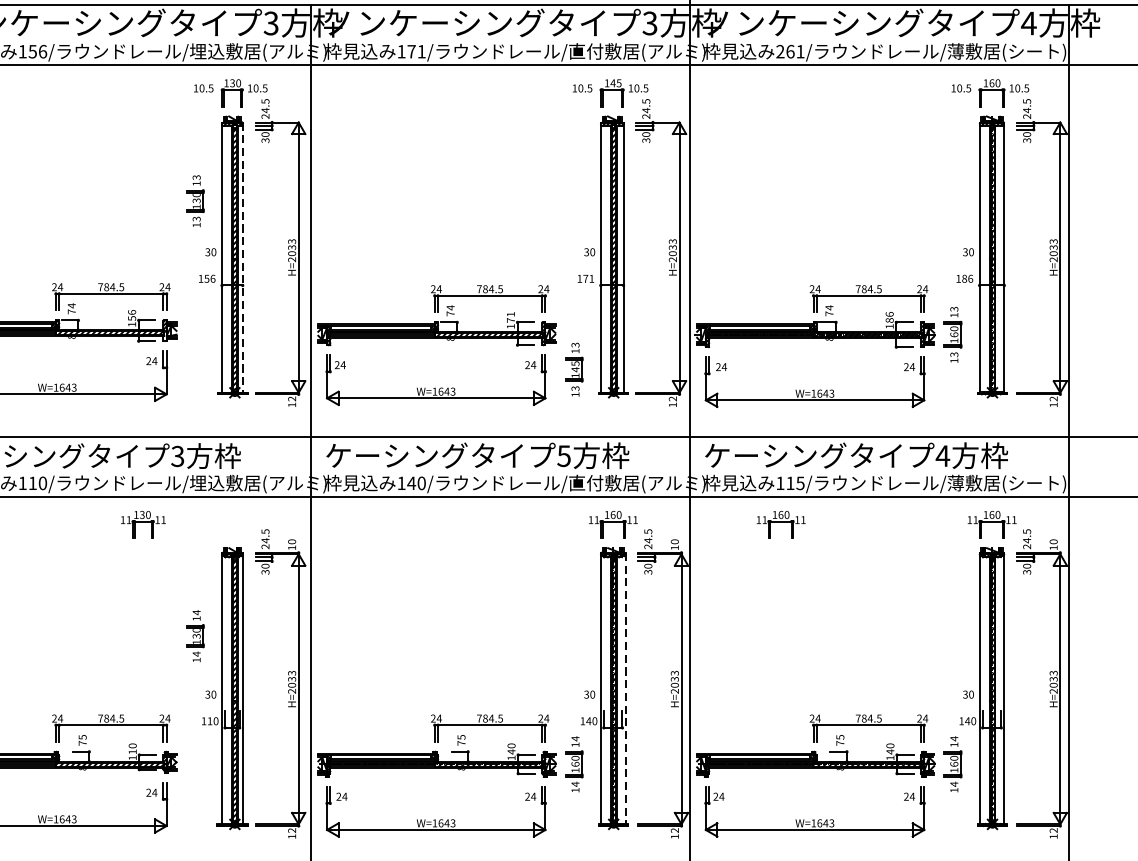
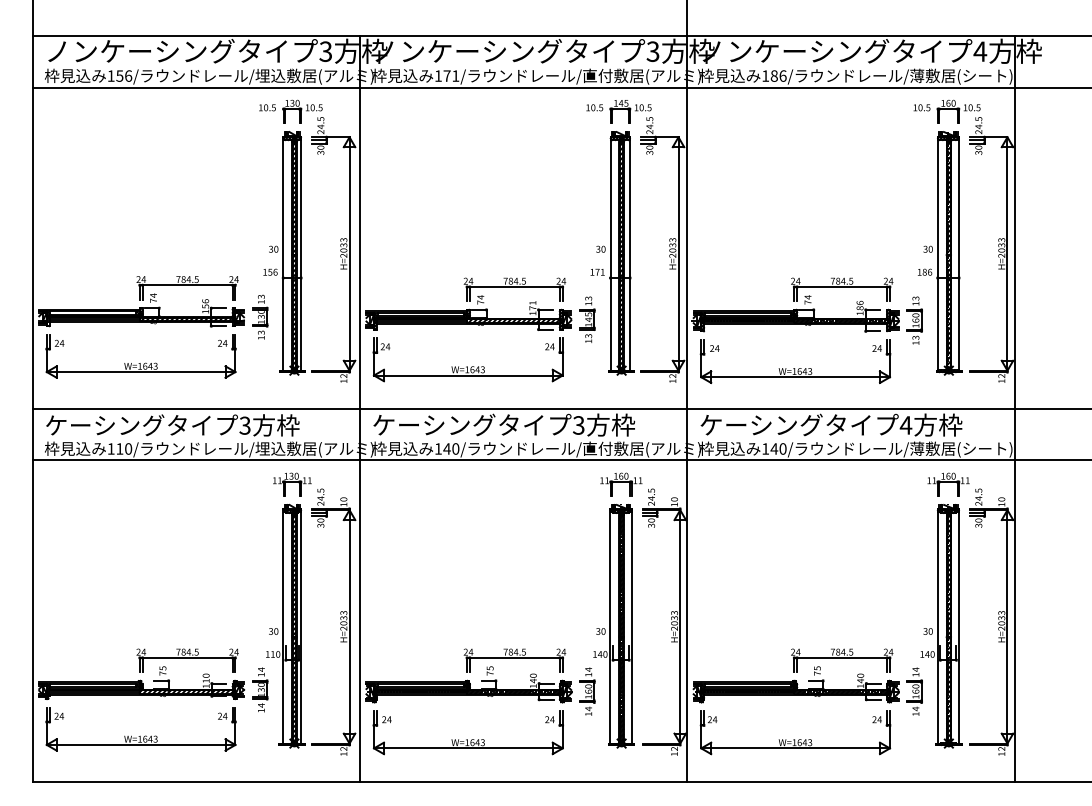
text: (790, 51) -> (774, 75), 261/ -> 186/
part: (195, 200) -> (260, 316), moved
line: (243, 257) -> (301, 253), dashed -> solid
part: (574, 369) -> (587, 319), moved
text: (563, 456) -> (578, 425), 5 -> 3
text: (795, 482) -> (778, 448), 115/ -> 140/
part: (143, 524) -> (292, 484), moved
part: (781, 524) -> (766, 484), removed
part: (195, 635) -> (260, 689), moved
line: (625, 688) -> (631, 626), dashed -> solid

